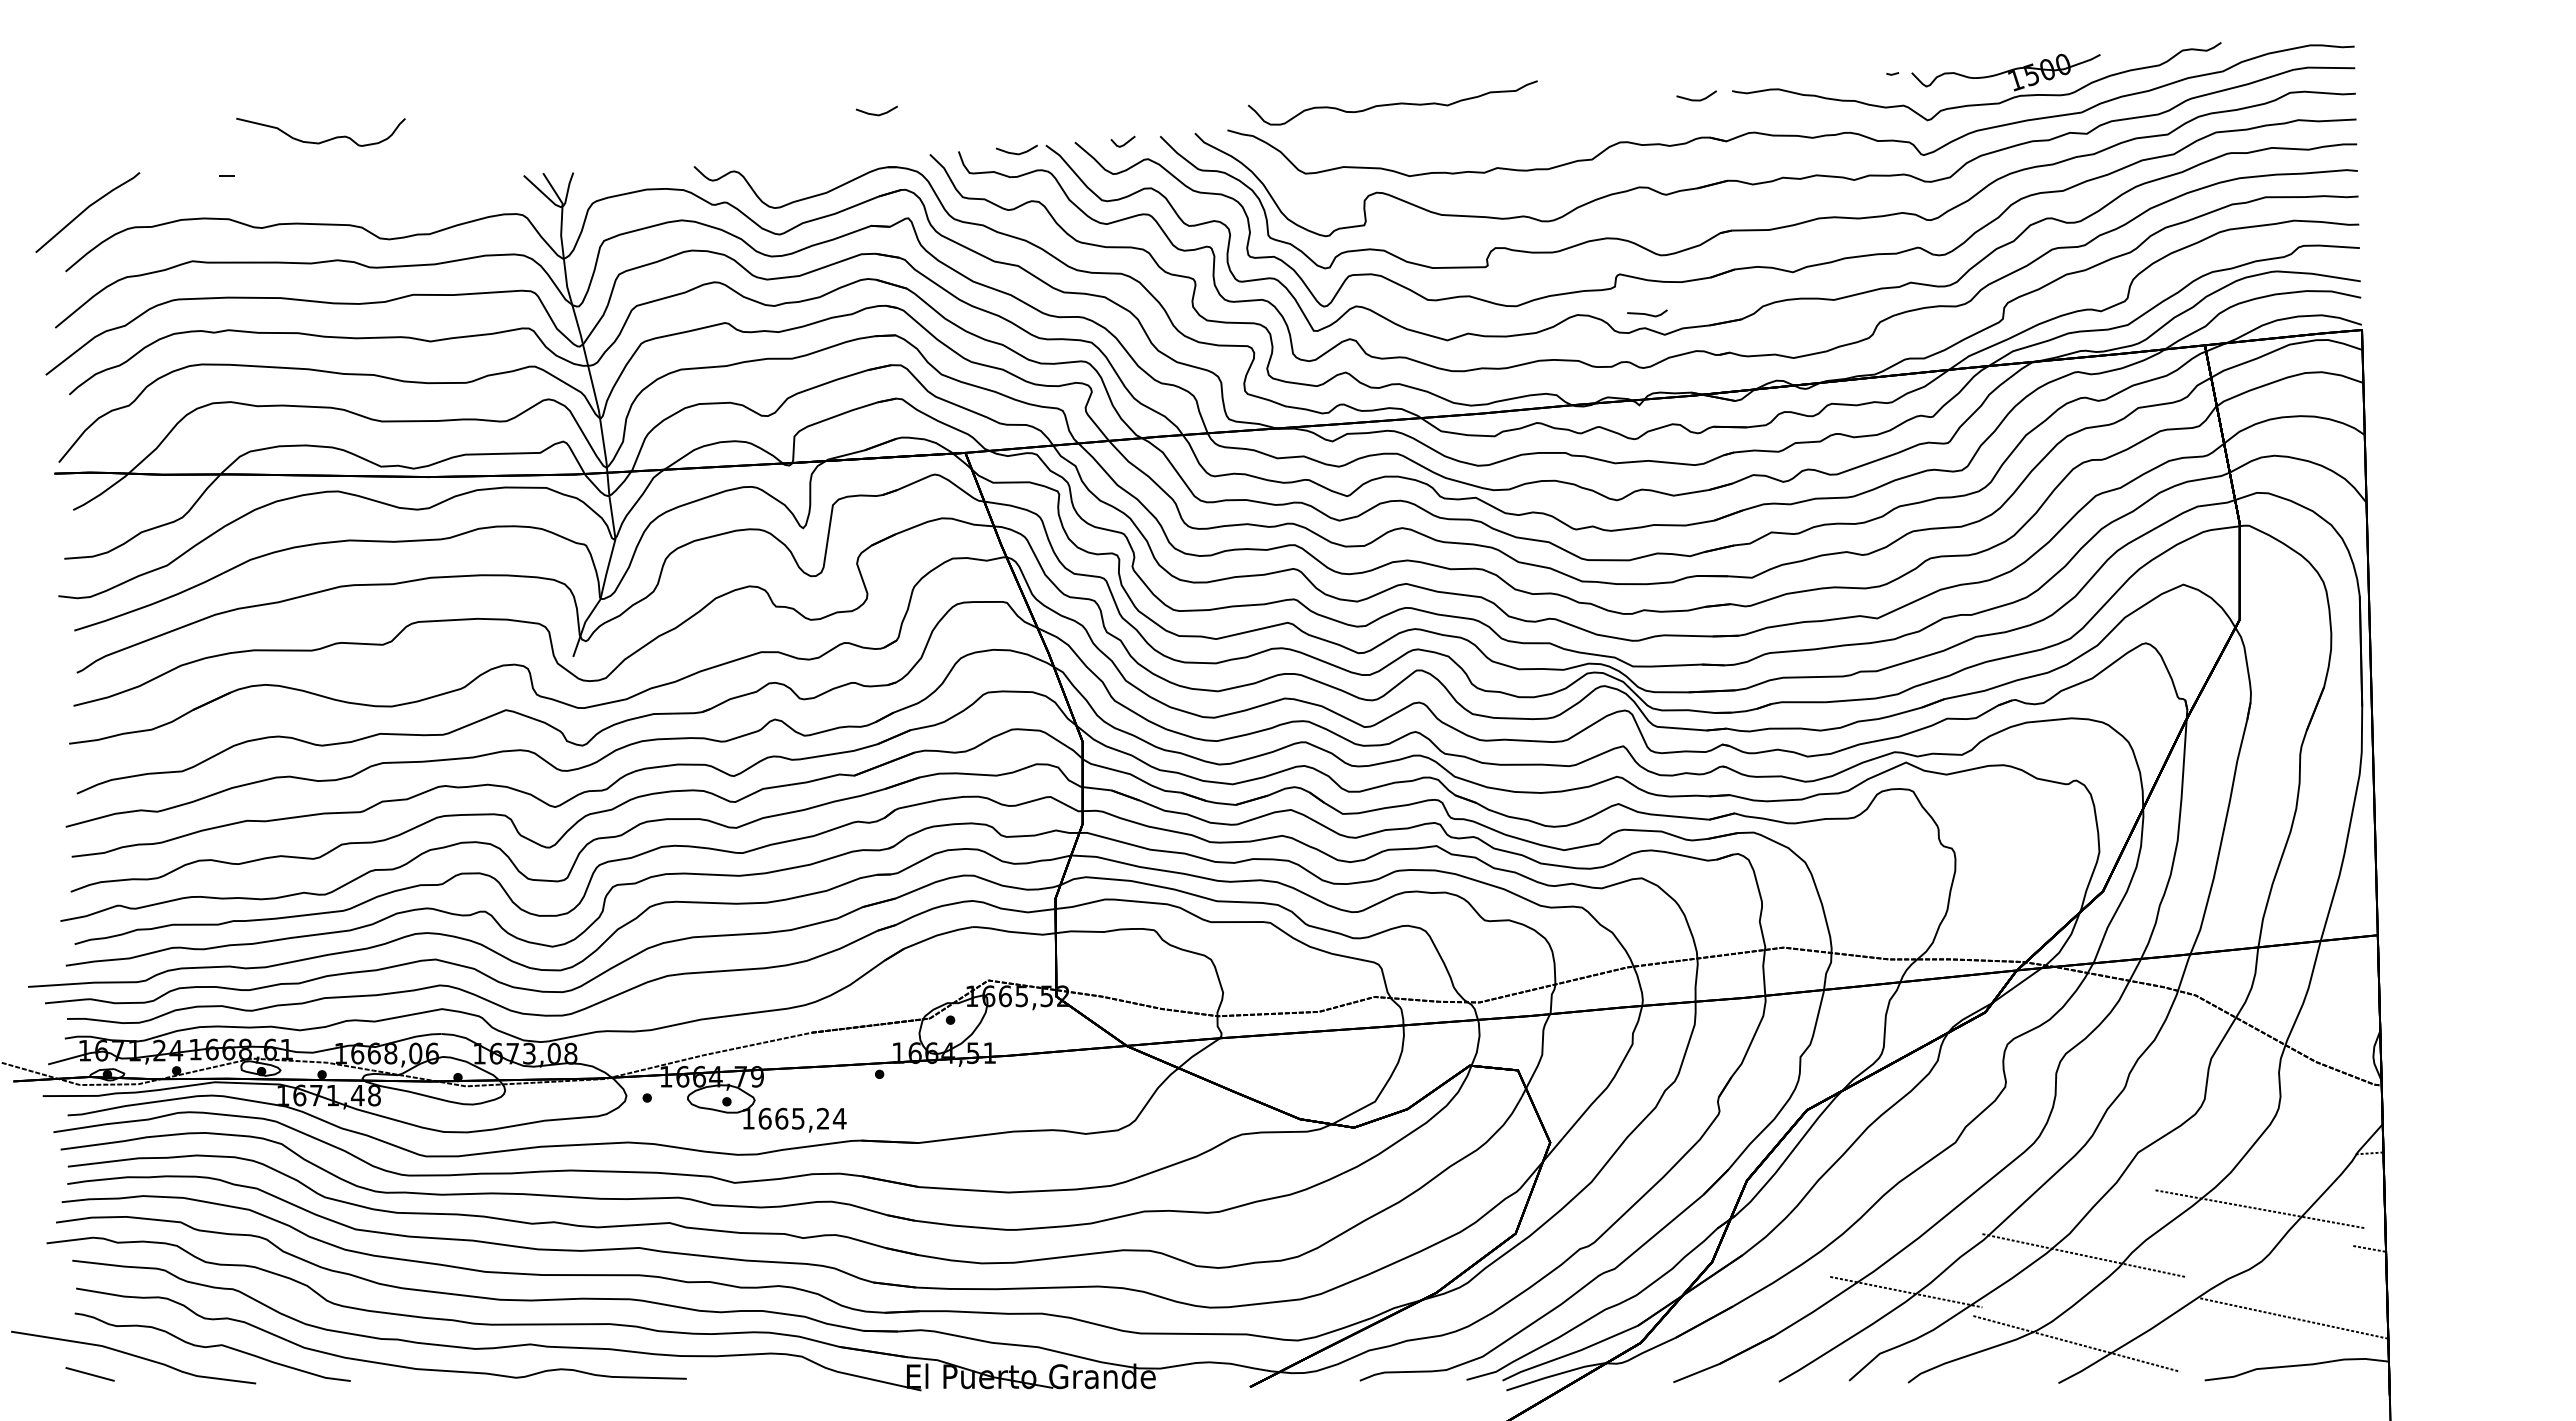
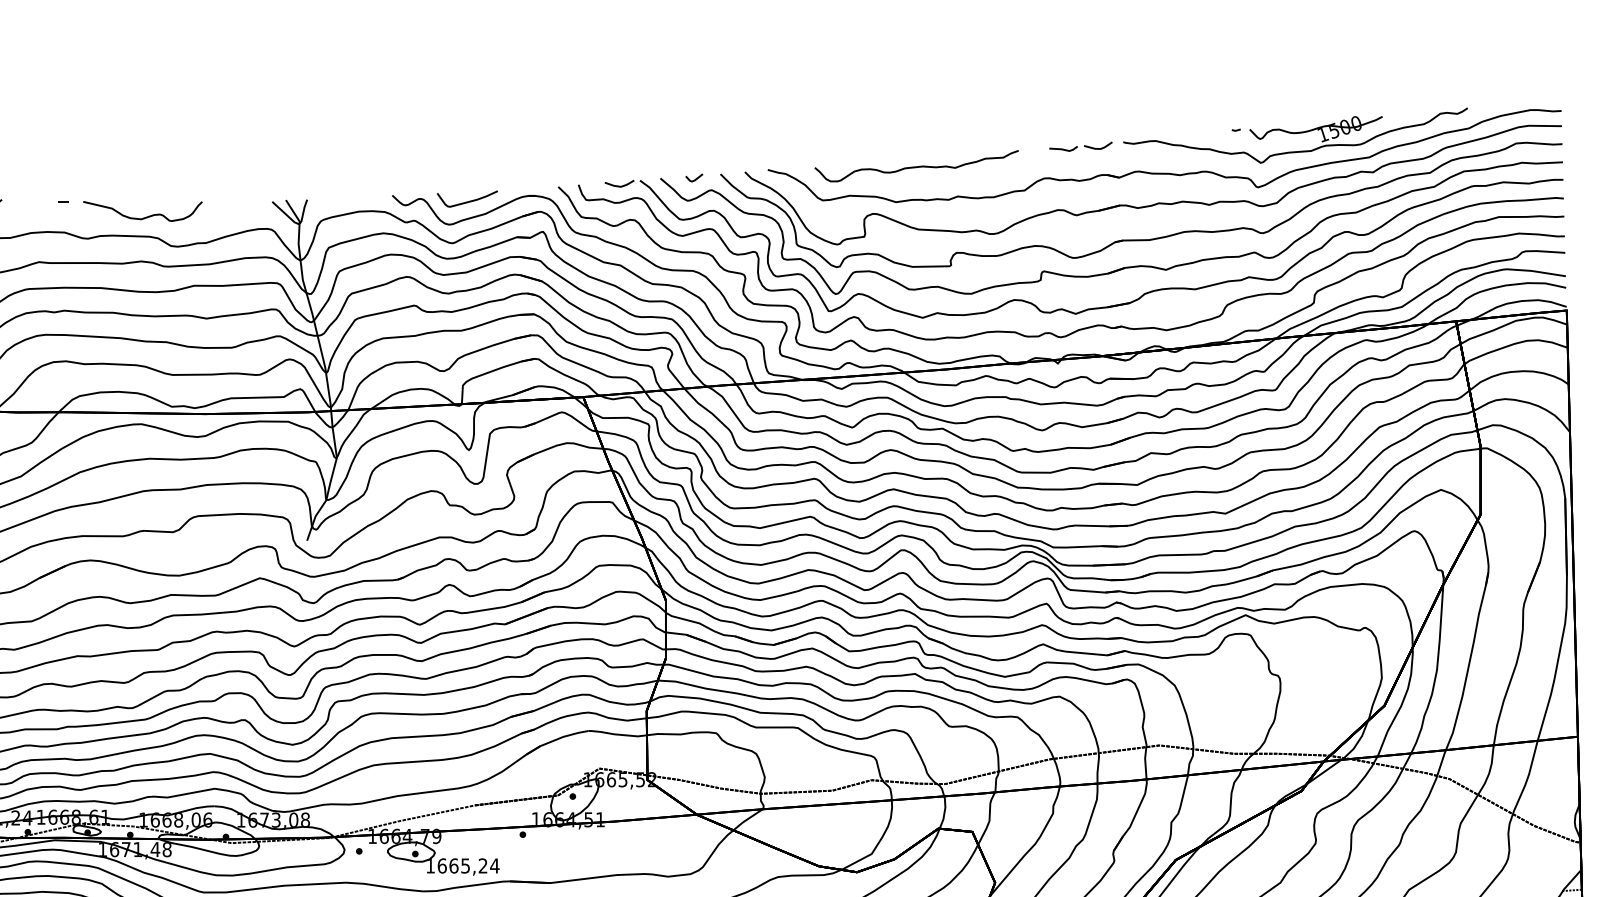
curve: (1392, 103) -> (916, 166), moved
line: (874, 113) -> (519, 158), removed
curve: (324, 140) -> (145, 217), moved
curve: (800, 175) -> (467, 201), added
line: (1647, 313) -> (1063, 148), moved

